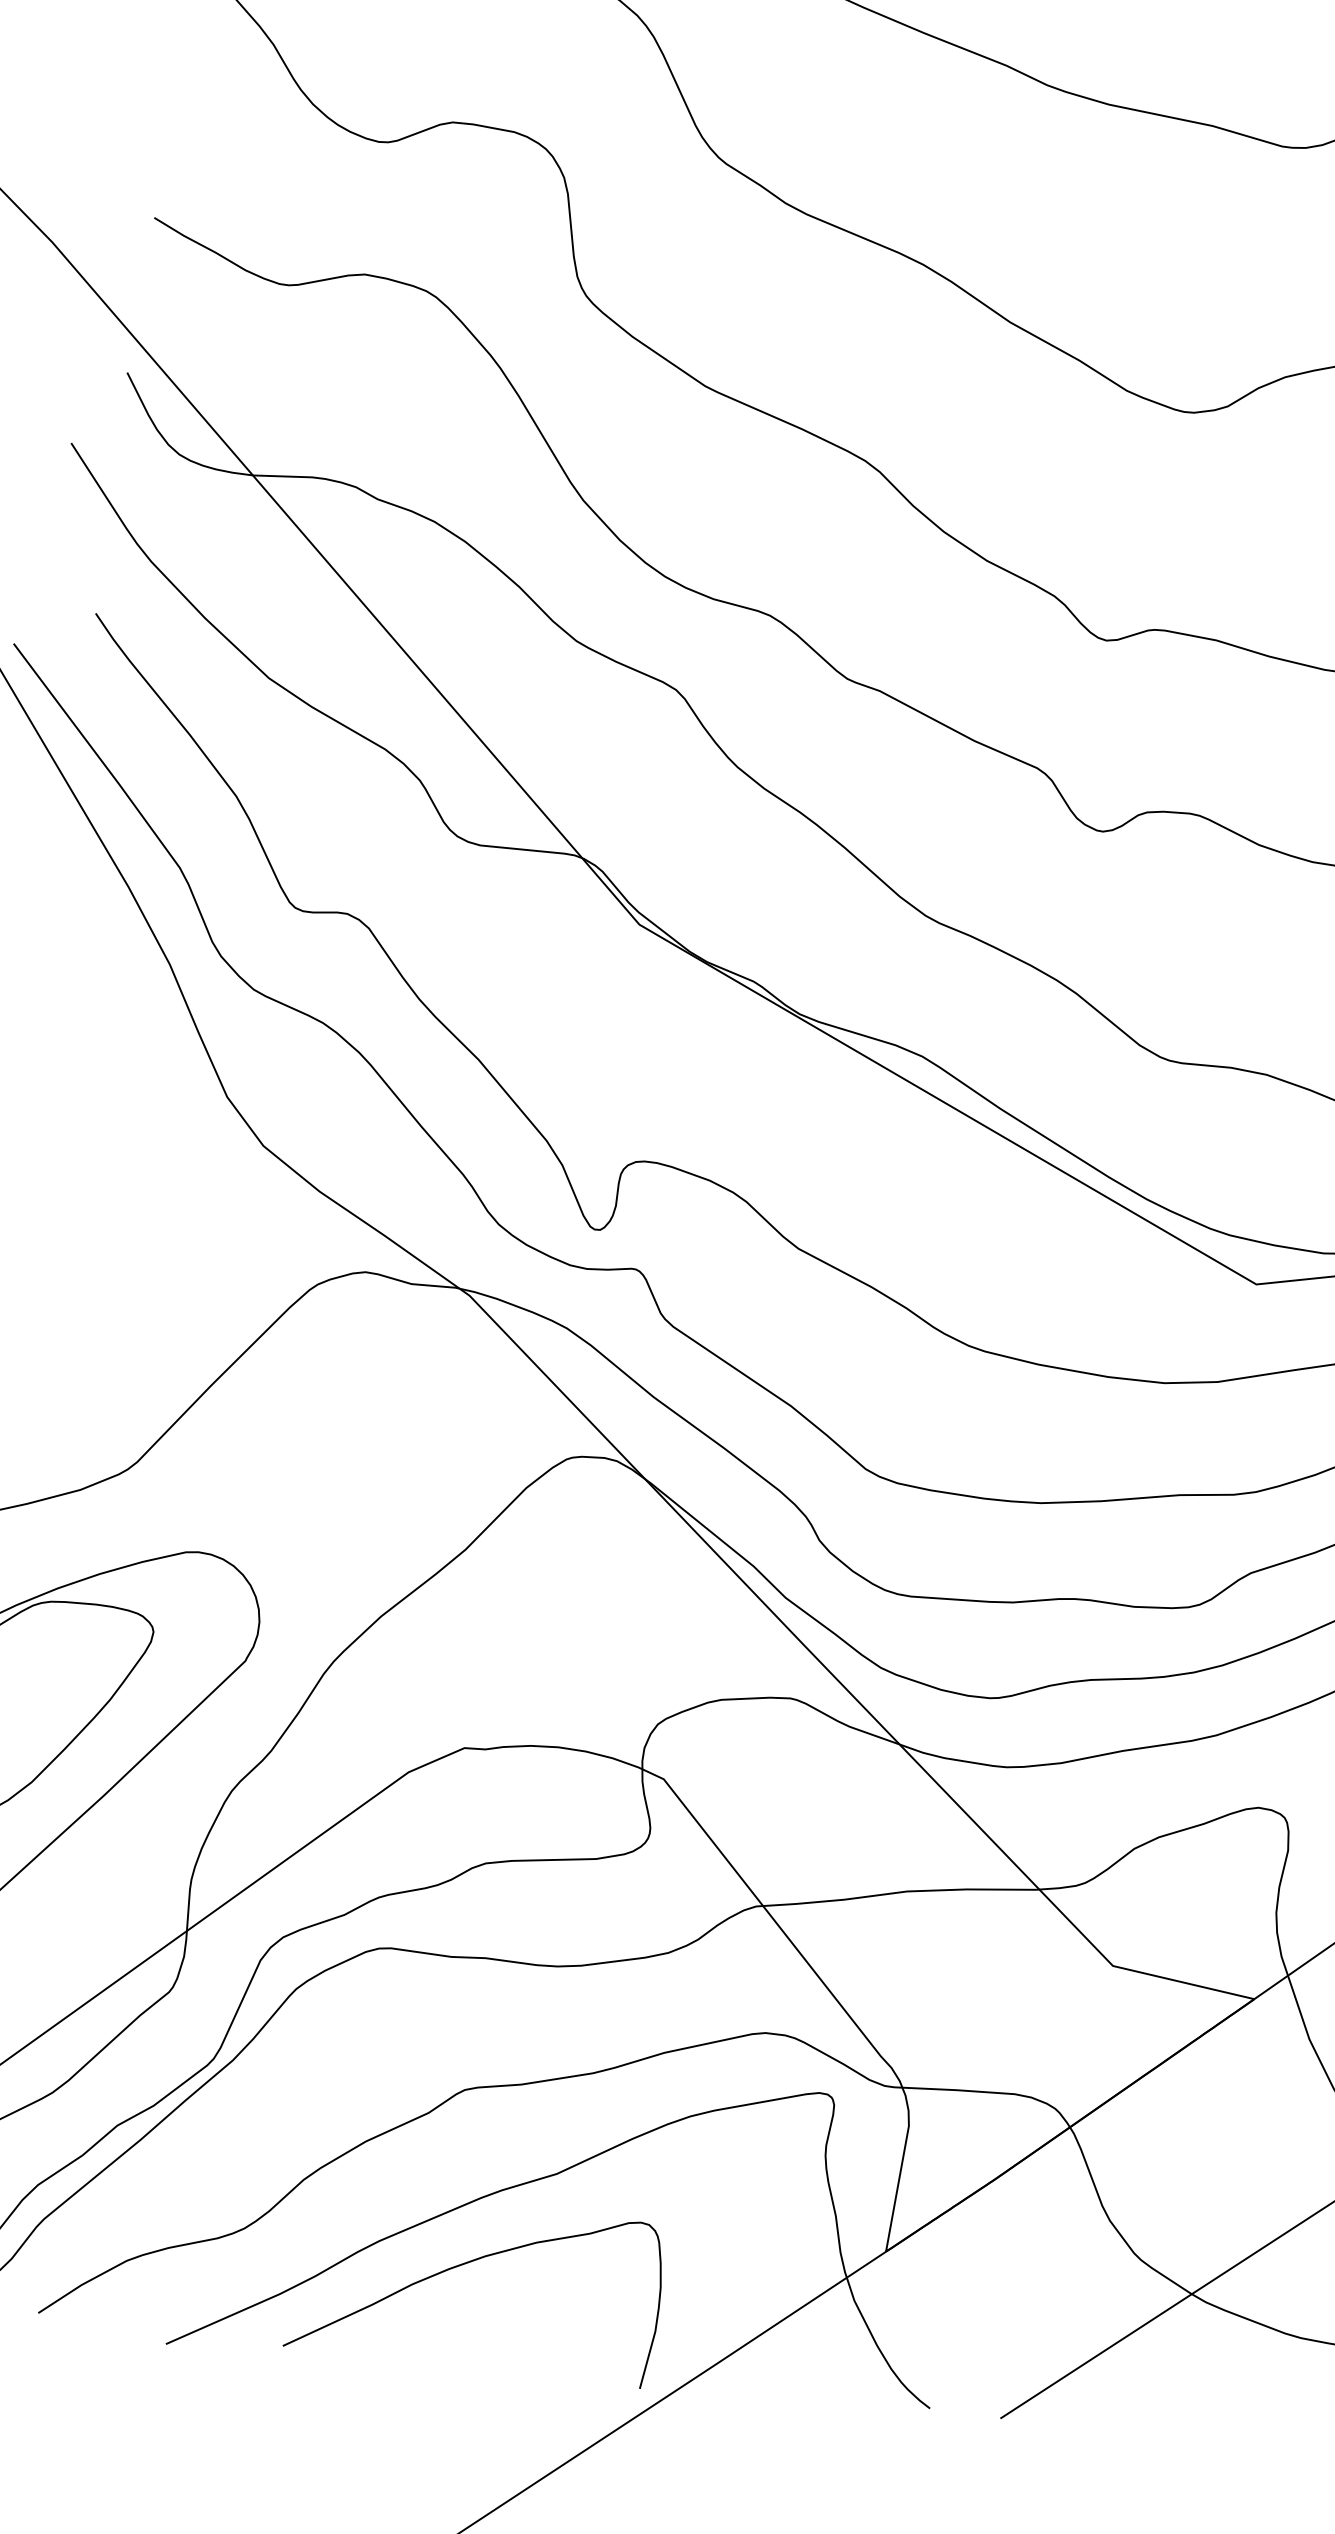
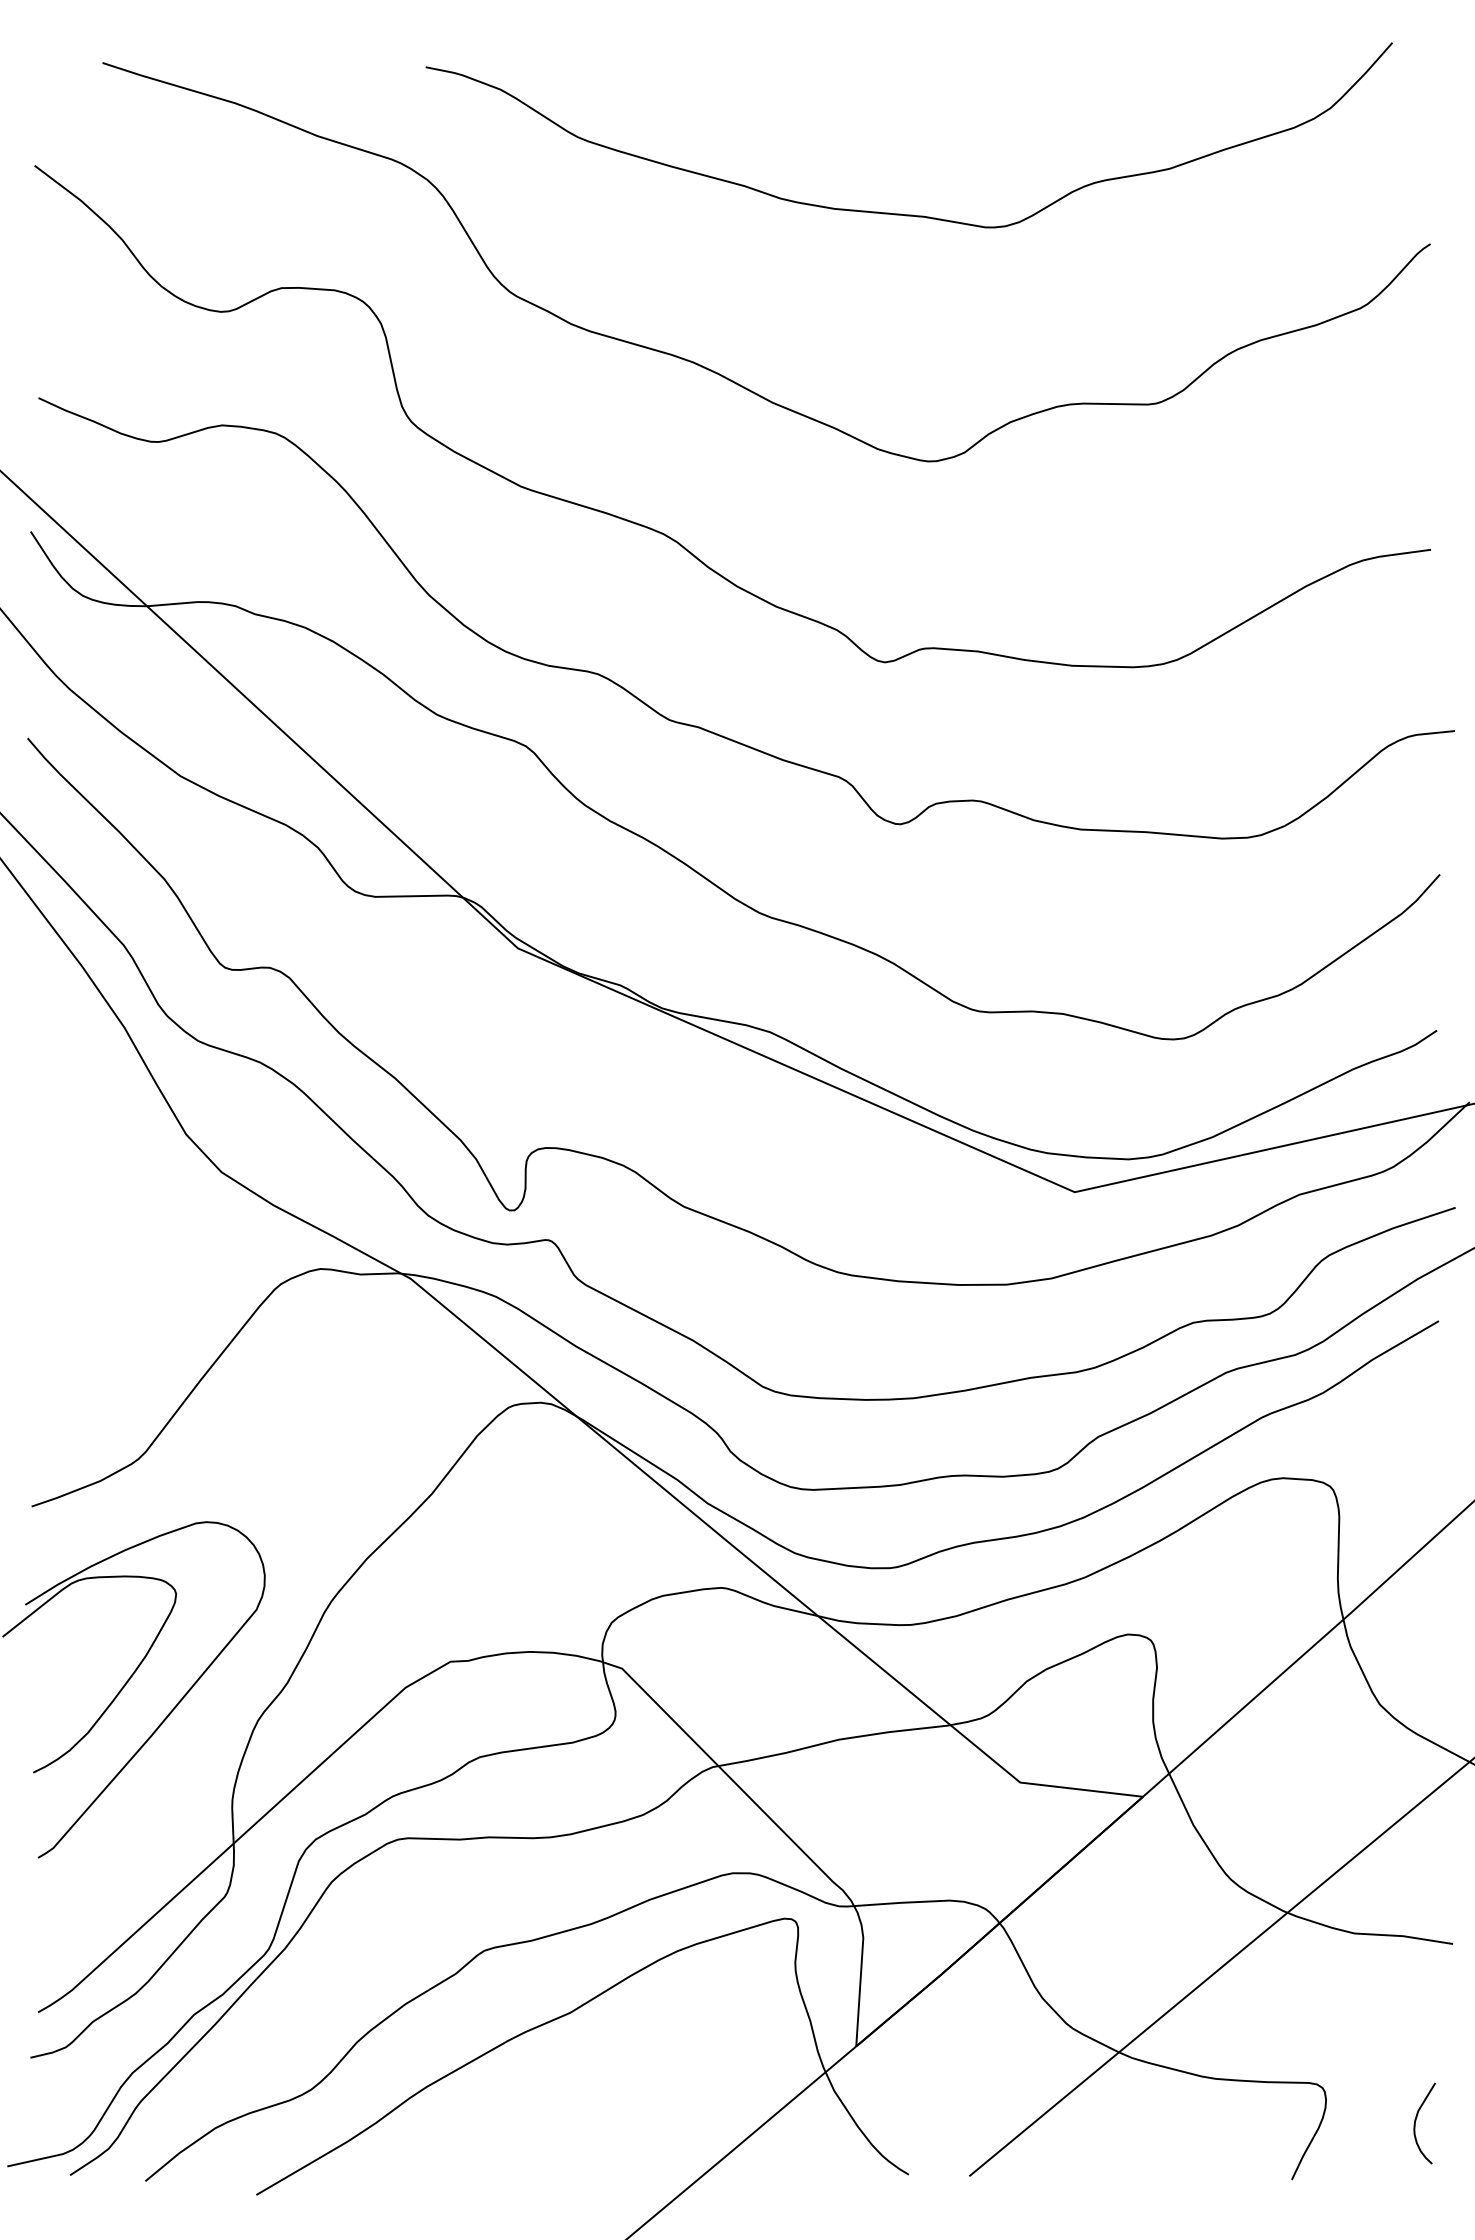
curve: (467, 2263) -> (503, 2097), removed

